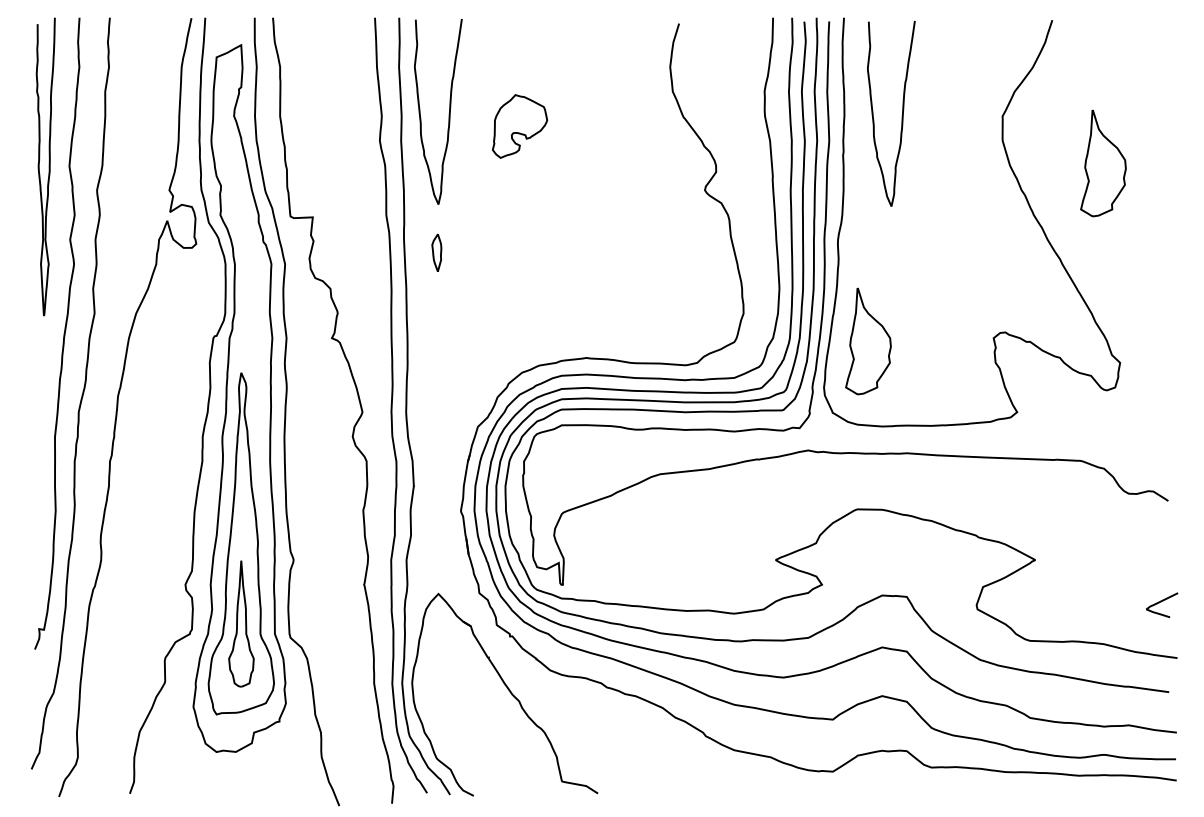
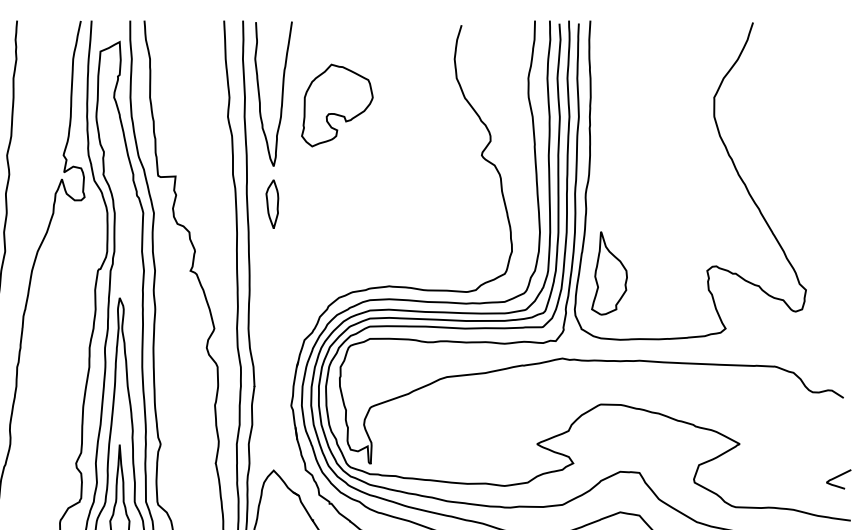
curve: (901, 115) -> (635, 96), removed
part: (519, 126) -> (337, 105), size x1.67
part: (1103, 163) -> (793, 134), removed
part: (436, 252) -> (272, 203), size x1.67

